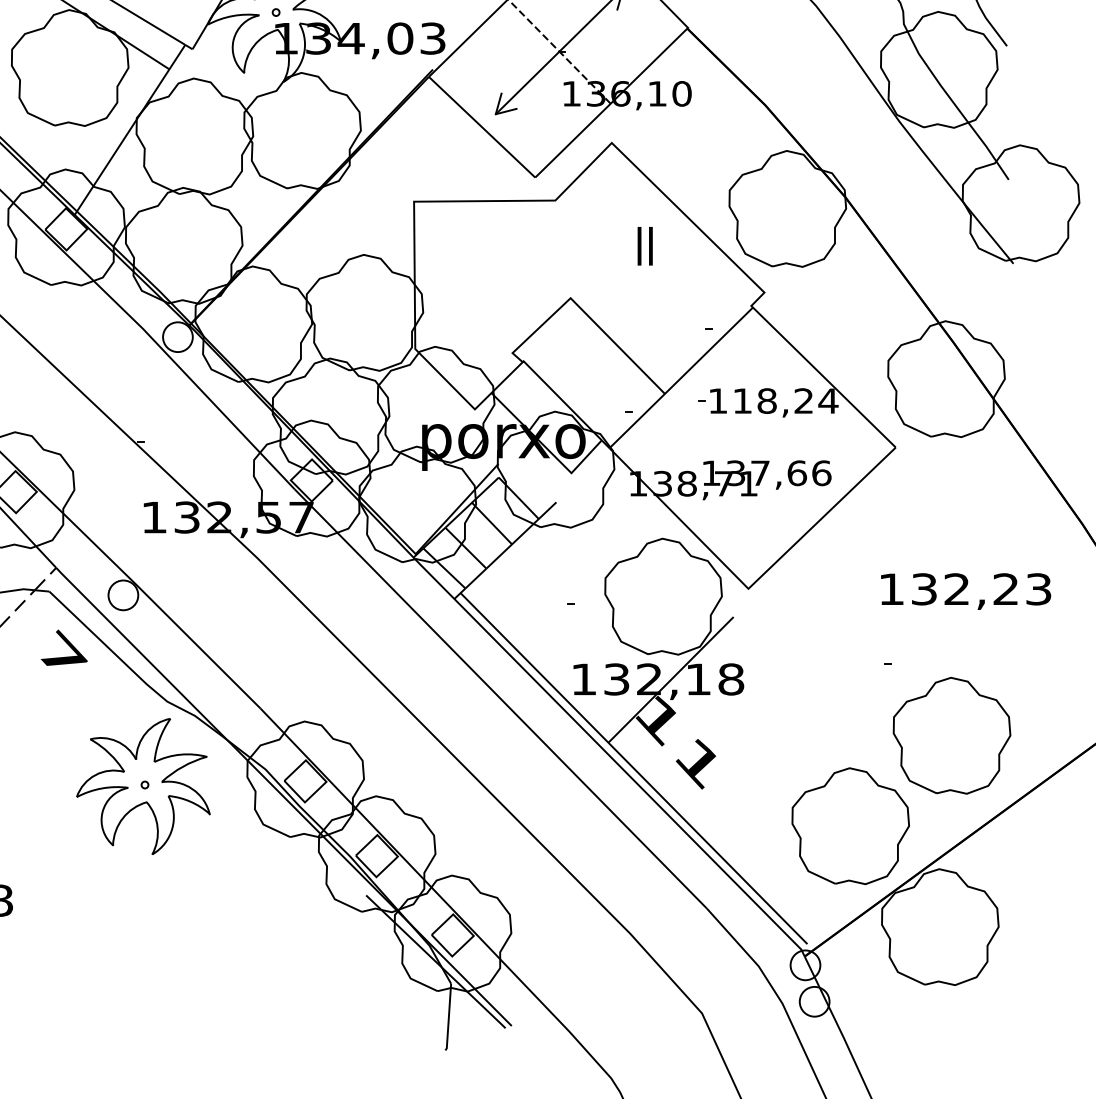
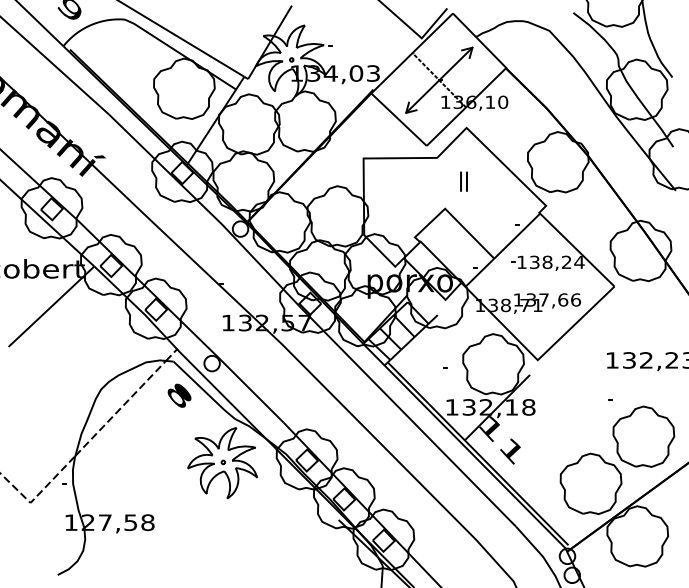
text: (644, 245) -> (463, 181), moved
text: (742, 401) -> (534, 262), 118,24 -> 138,24
text: (62, 654) -> (180, 394), 7 -> 8

